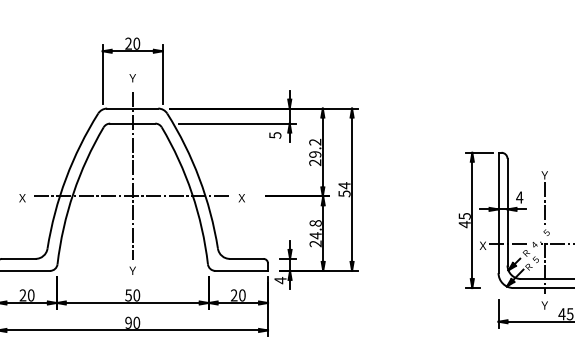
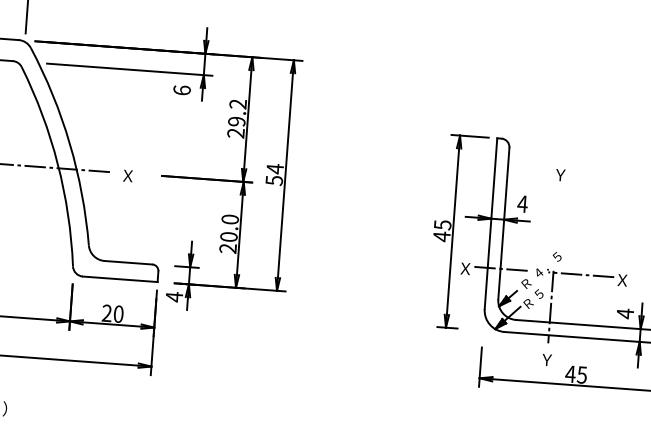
text: (275, 135) -> (182, 90), 5 -> 6
line: (544, 203) -> (557, 215), removed
text: (315, 229) -> (229, 228), 24.8 -> 20.0

